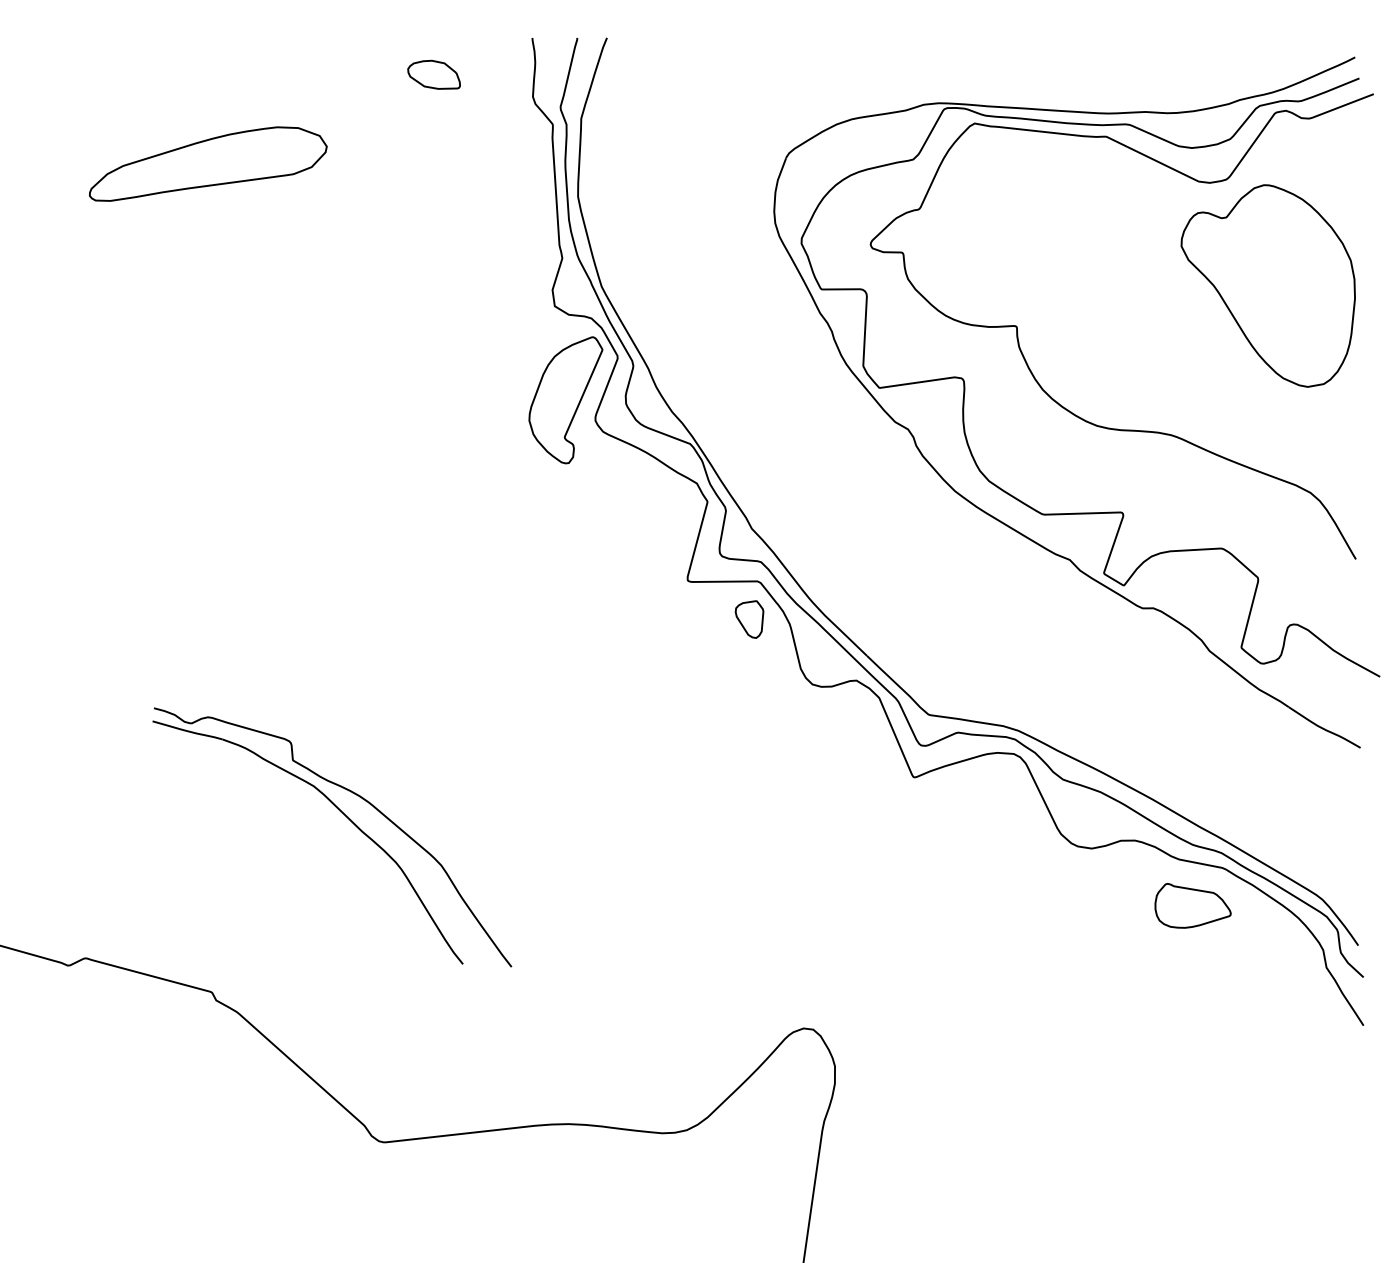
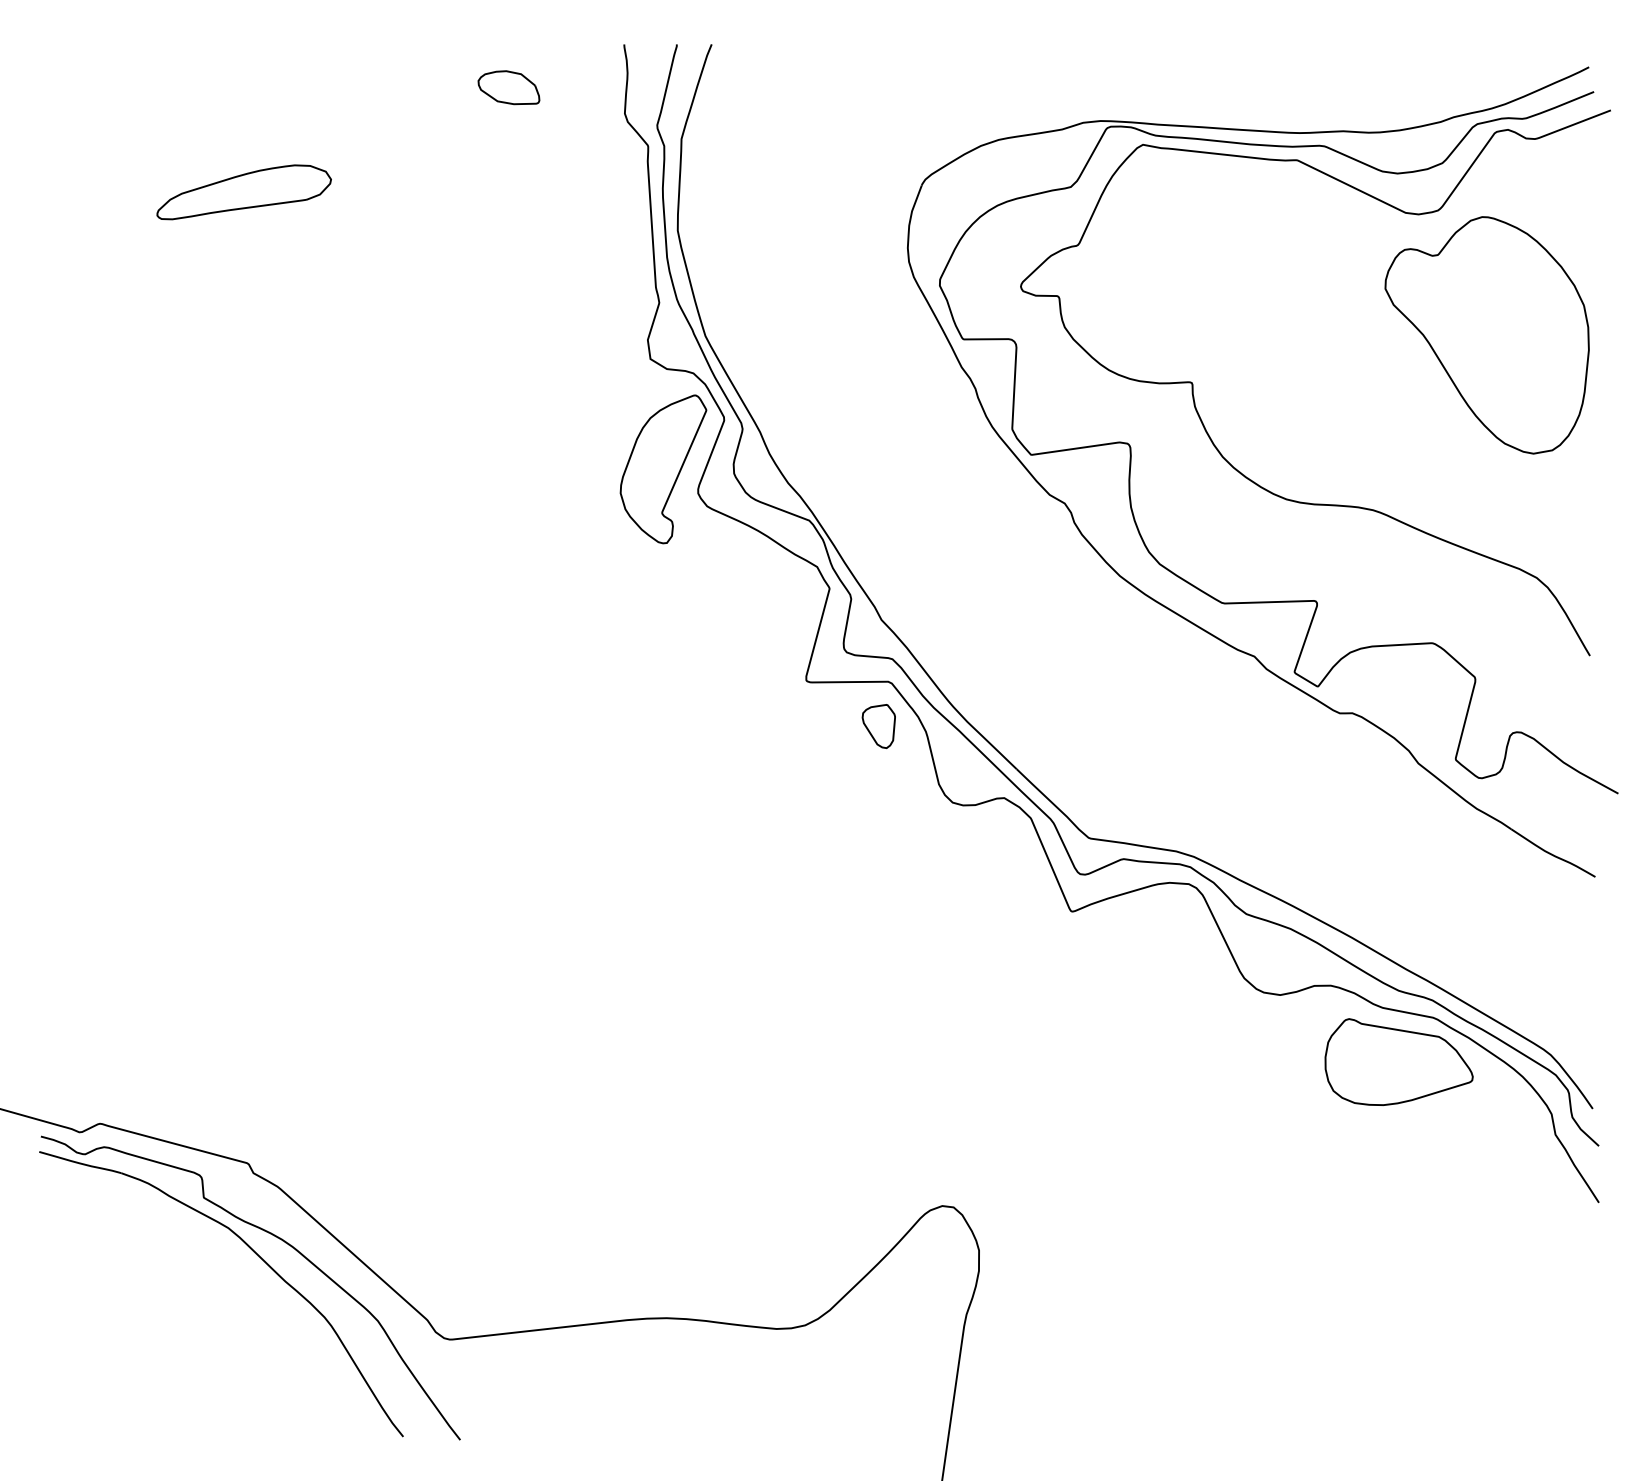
part: (208, 163) -> (244, 191), size x0.62
part: (349, 820) -> (270, 1268), moved
part: (1192, 905) -> (1398, 1061), size x1.67

